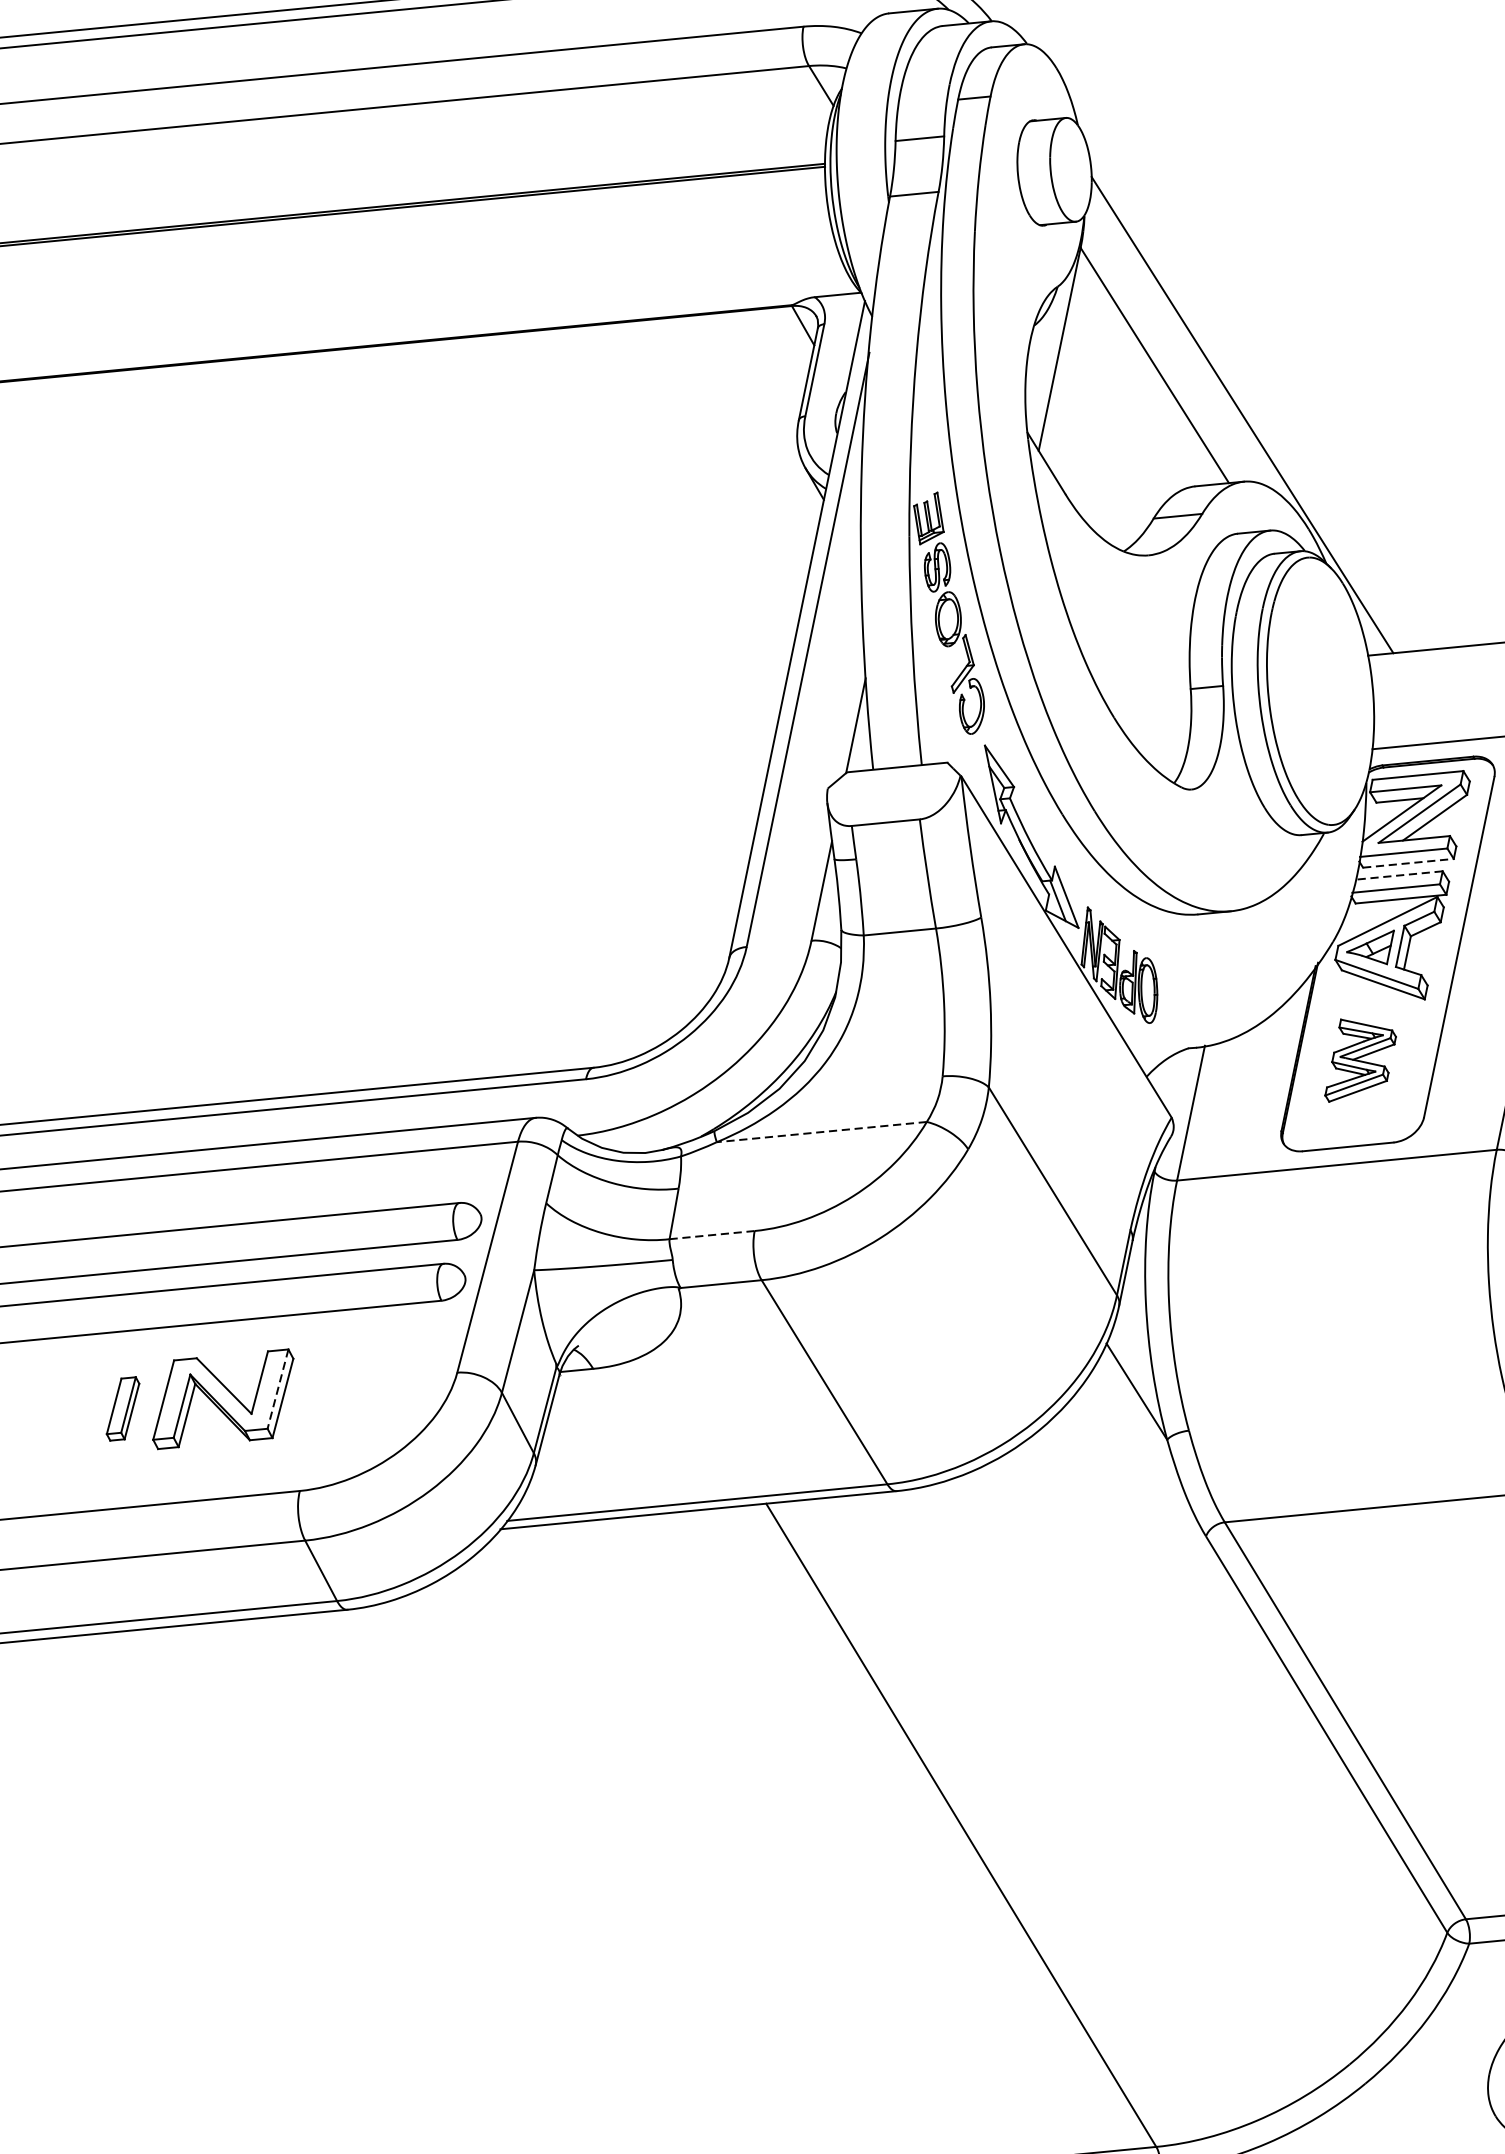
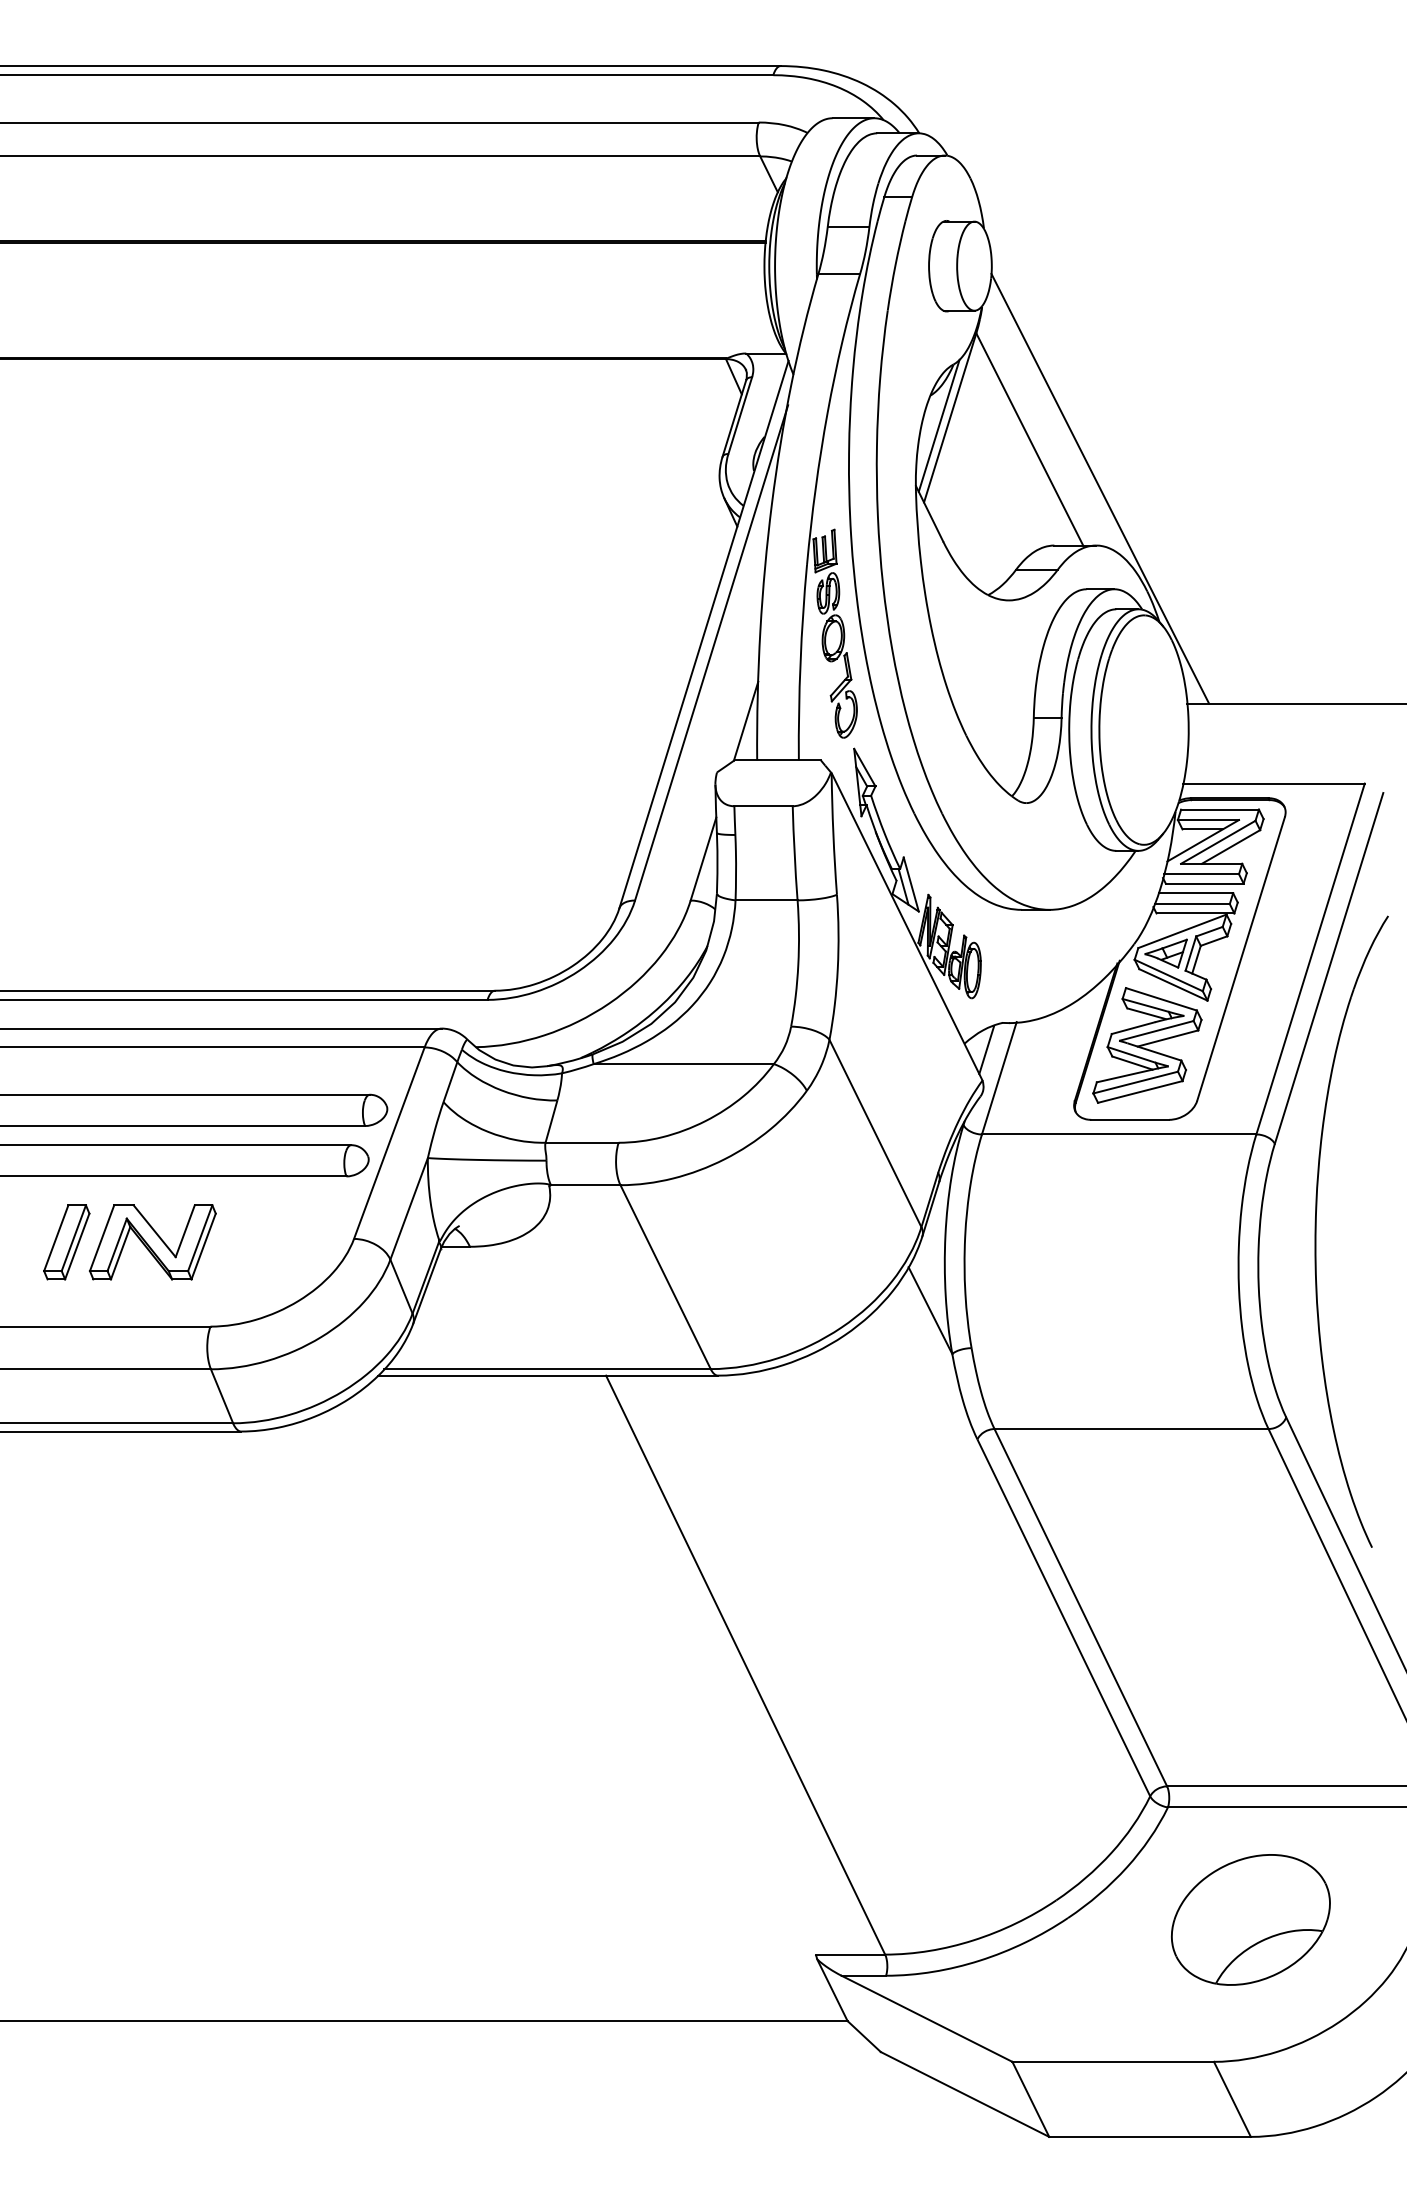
line: (1046, 359) -> (938, 425), added
line: (1408, 863) -> (1204, 883), dashed -> solid
line: (1398, 875) -> (1195, 893), dashed -> solid
part: (1359, 1058) -> (1147, 1045), size x1.67
line: (1172, 1082) -> (986, 1050), added
line: (821, 1132) -> (683, 1064), dashed -> solid
line: (712, 1234) -> (582, 1142), dashed -> solid
line: (278, 1389) -> (200, 1238), dashed -> solid
part: (122, 1409) -> (66, 1242), size x1.43

